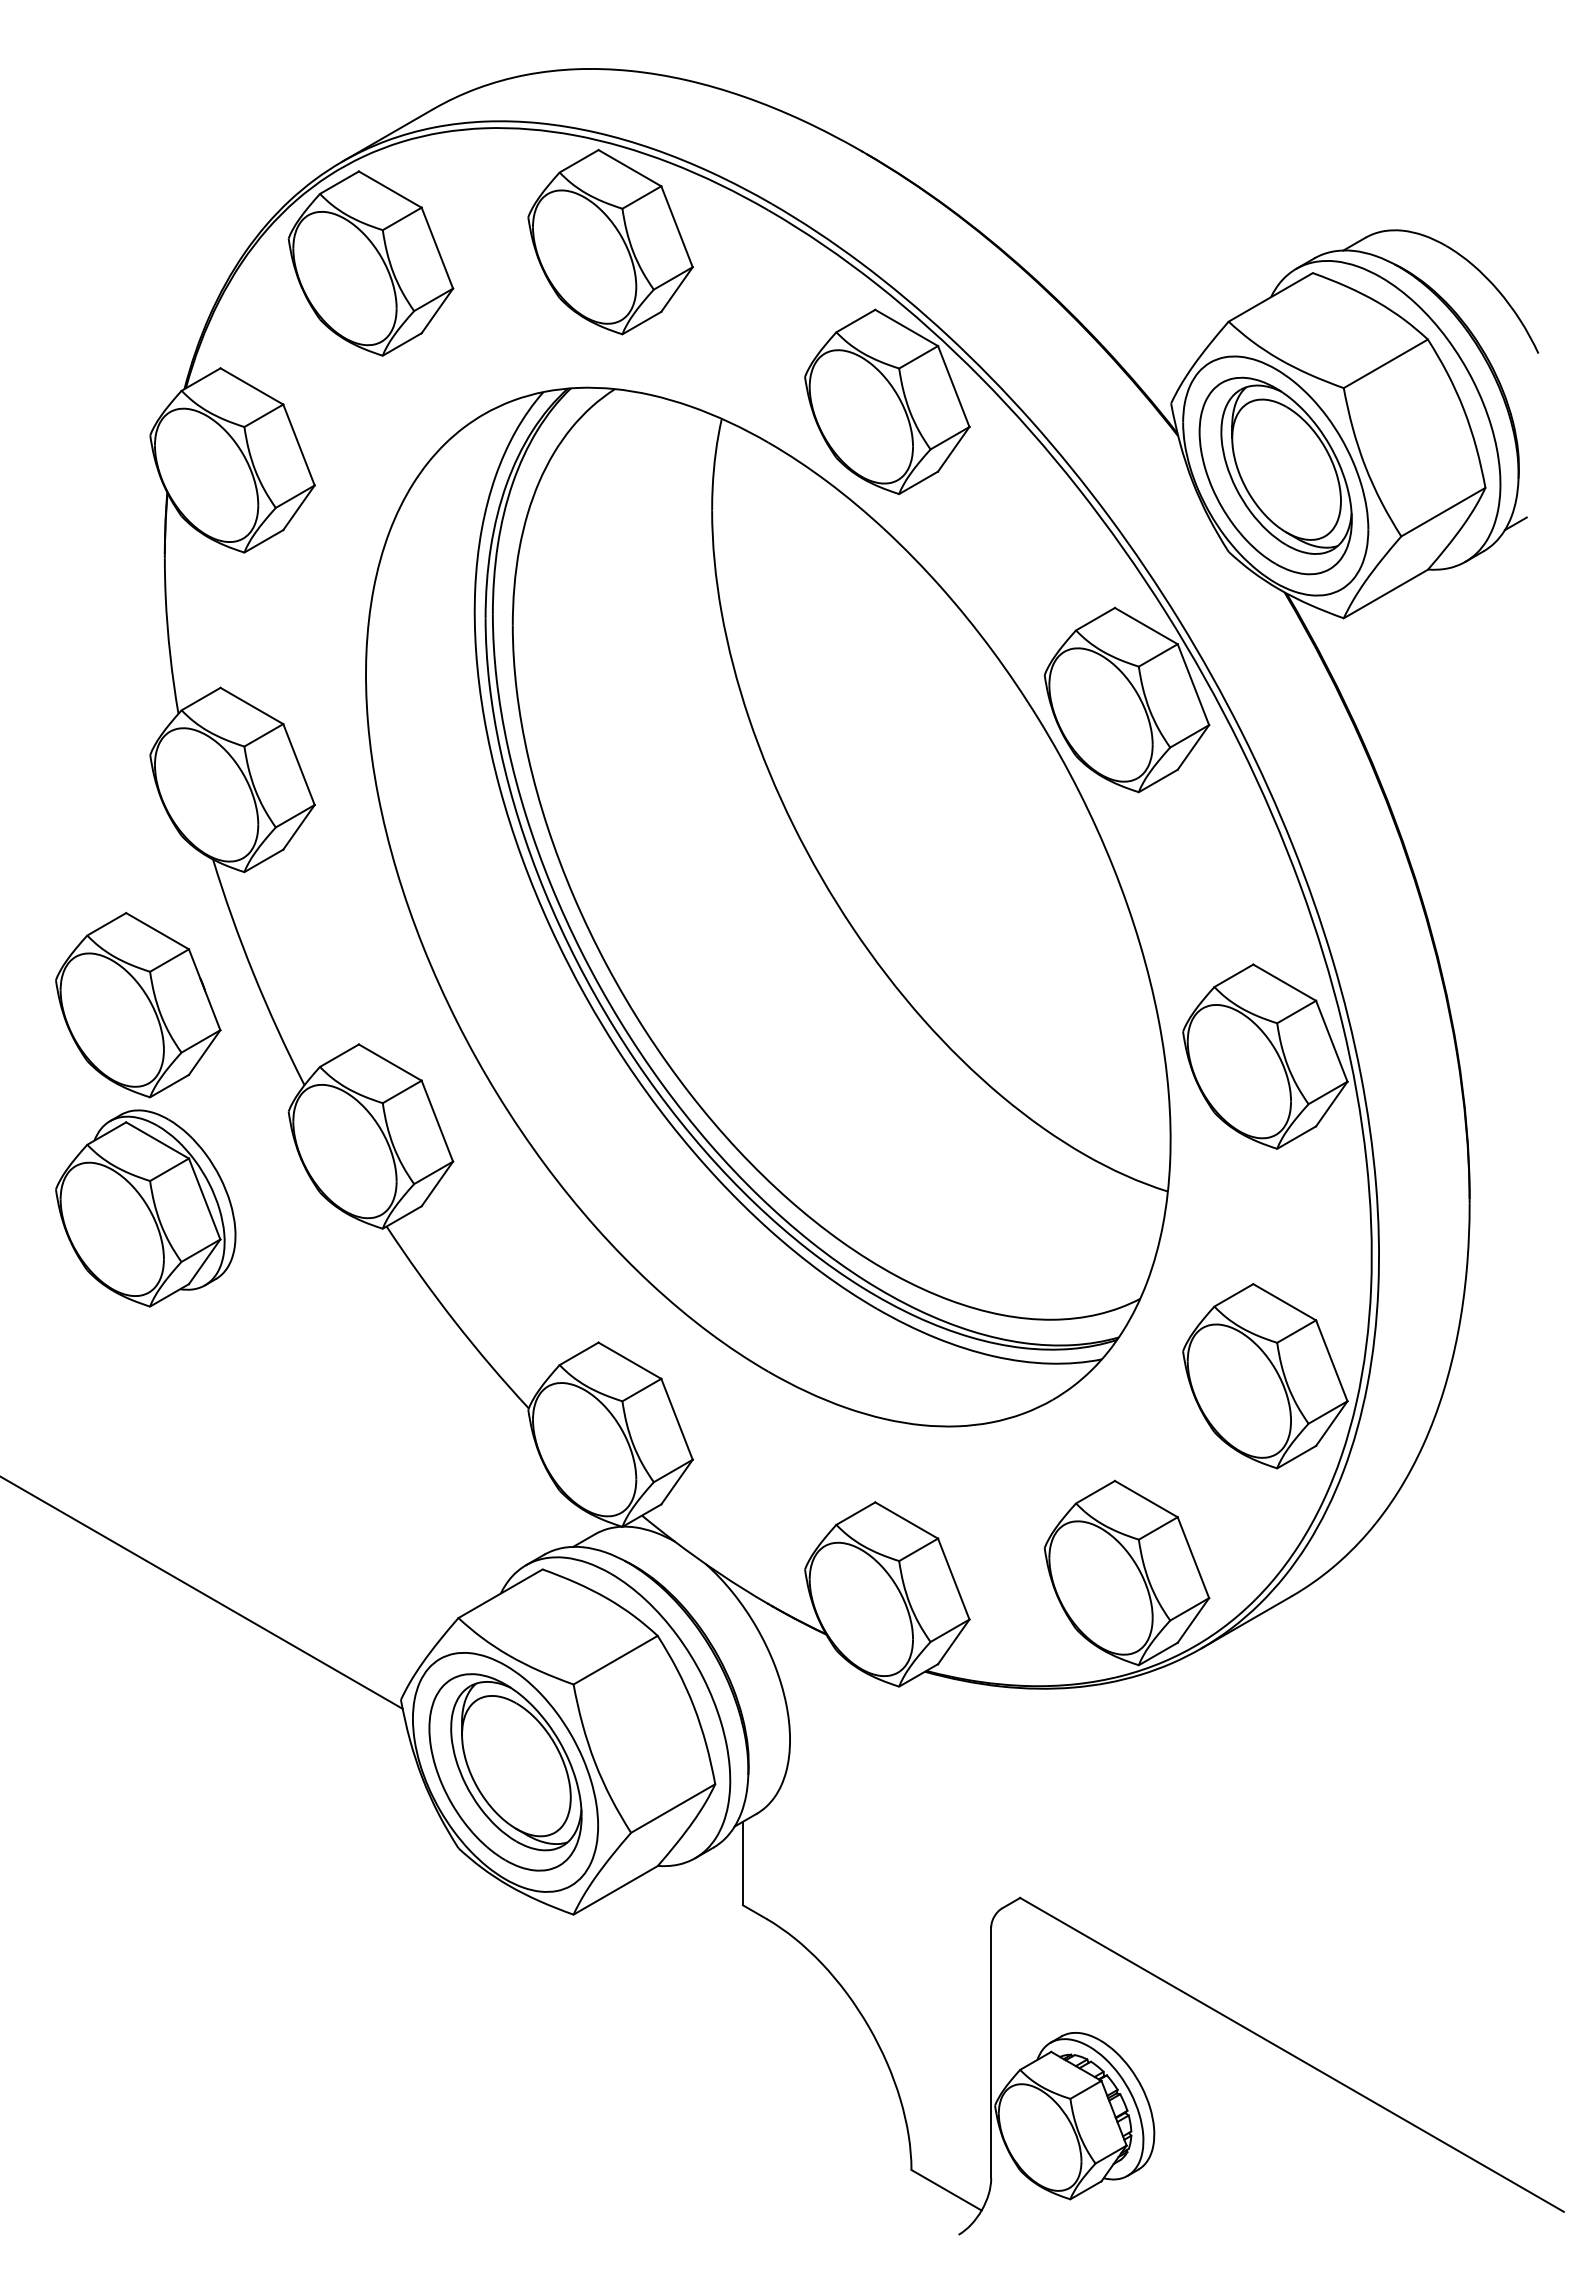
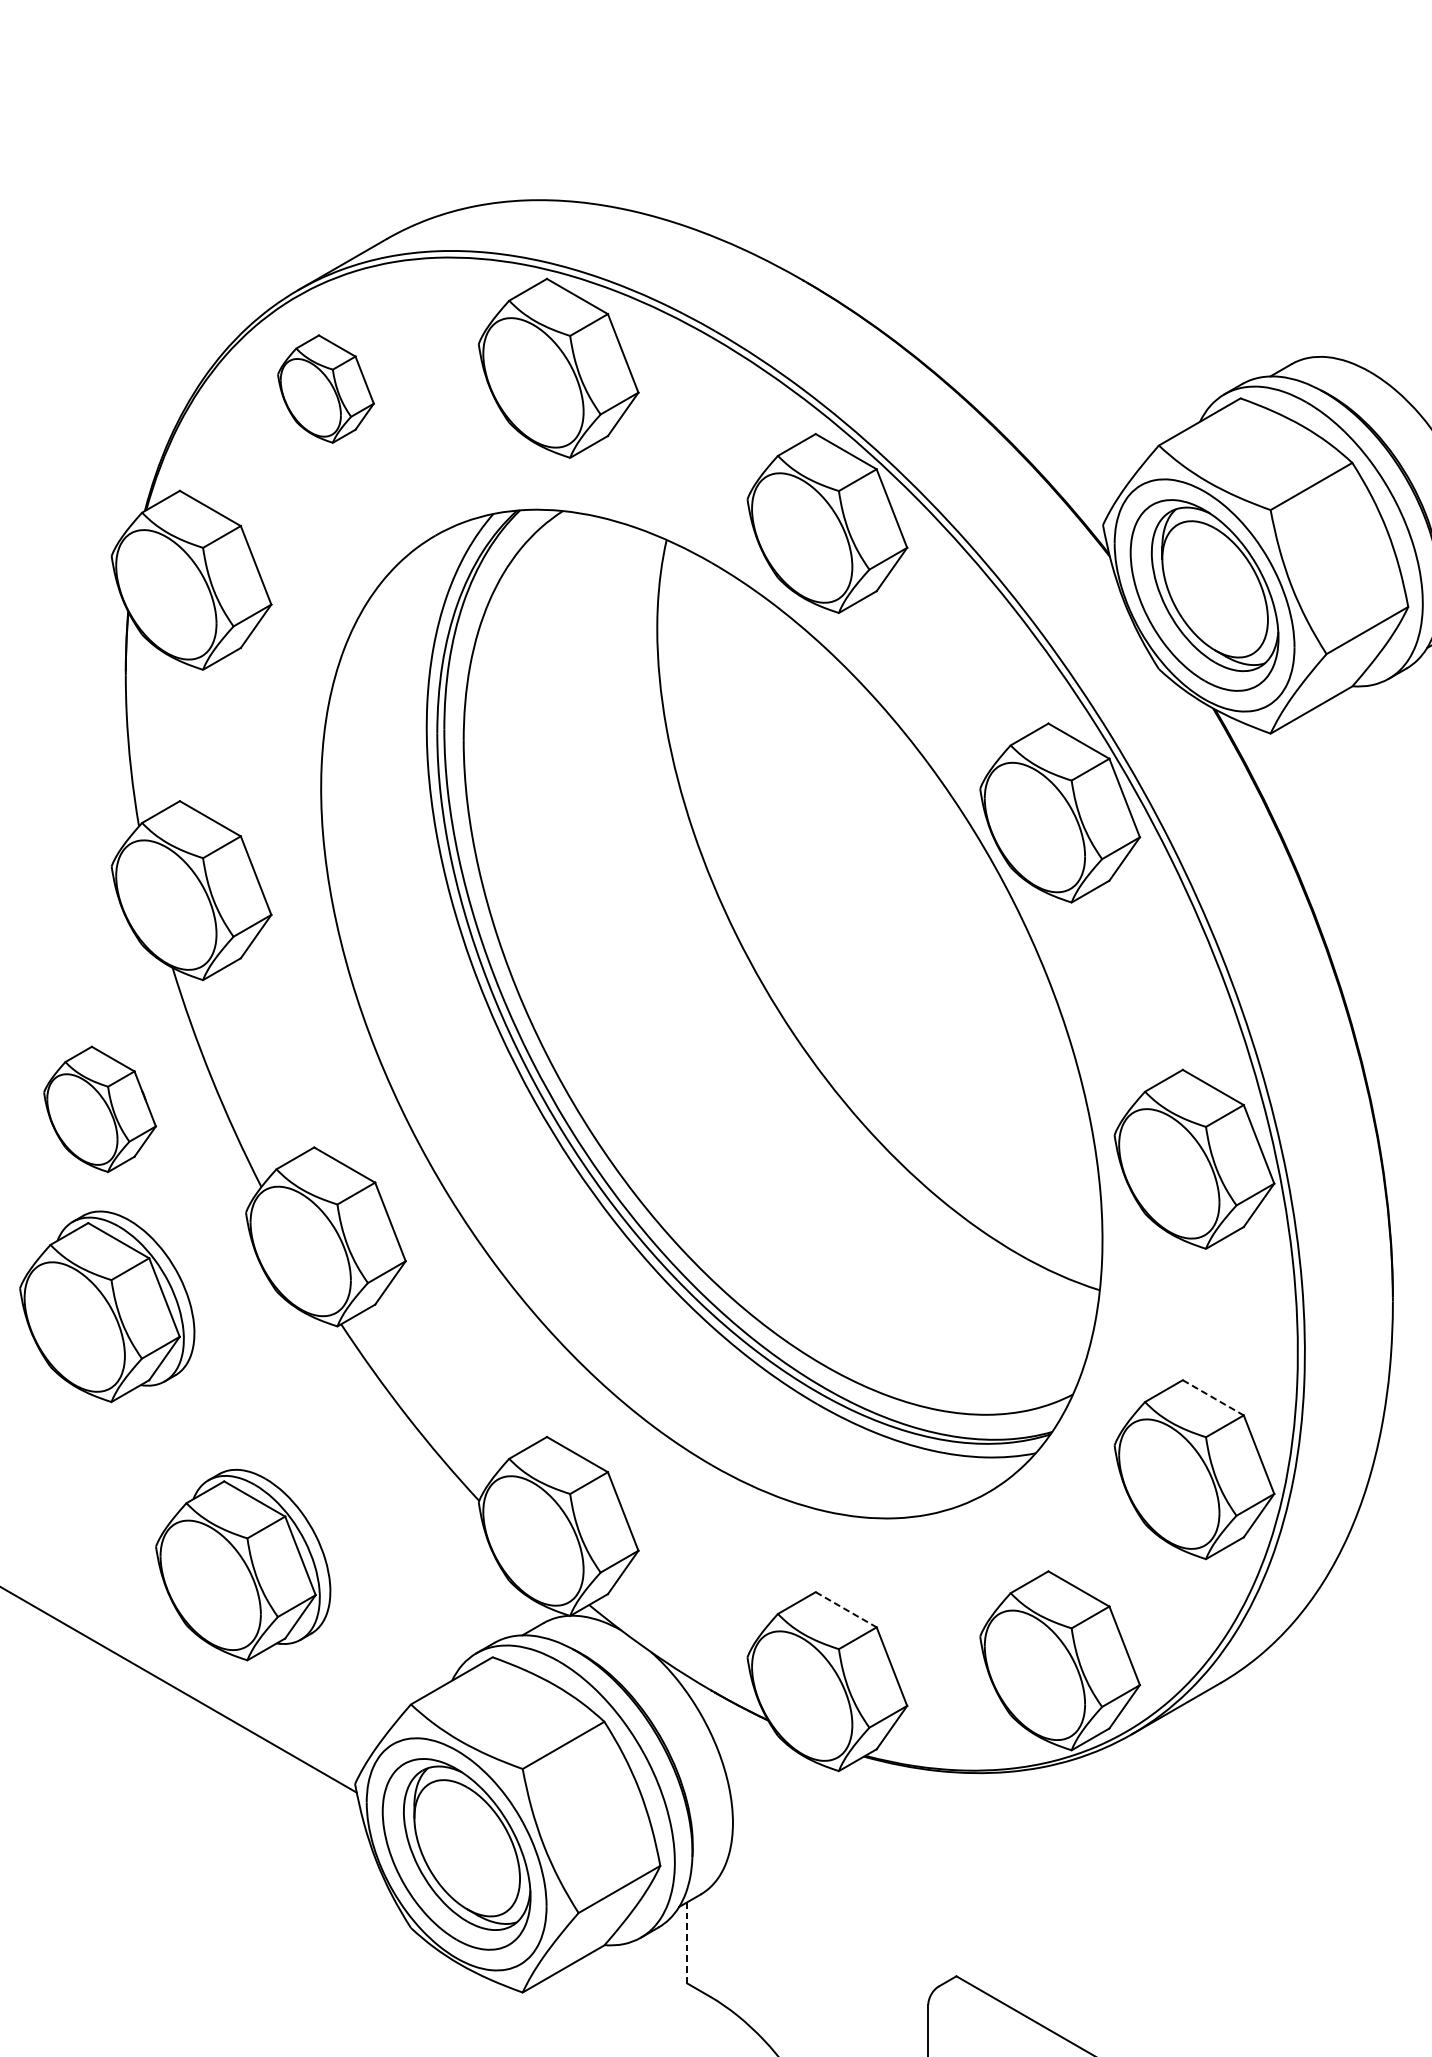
part: (370, 263) -> (325, 389), size x0.6
part: (138, 1005) -> (100, 1109), size x0.7
line: (1285, 1302) -> (1214, 1398), solid -> dashed
part: (285, 1474) -> (242, 1565), added
line: (907, 1520) -> (847, 1609), solid -> dashed
line: (742, 1863) -> (686, 1942), solid -> dashed

